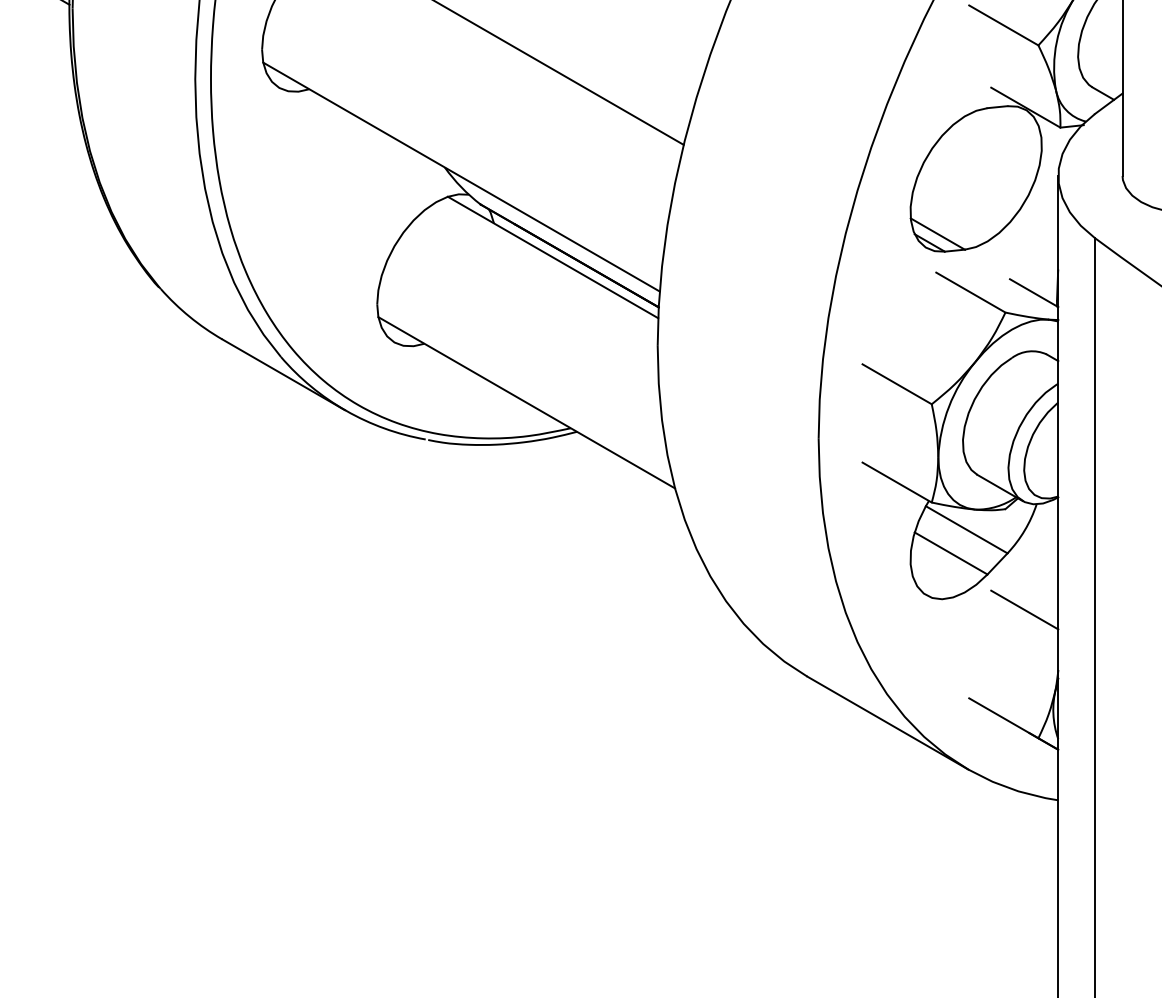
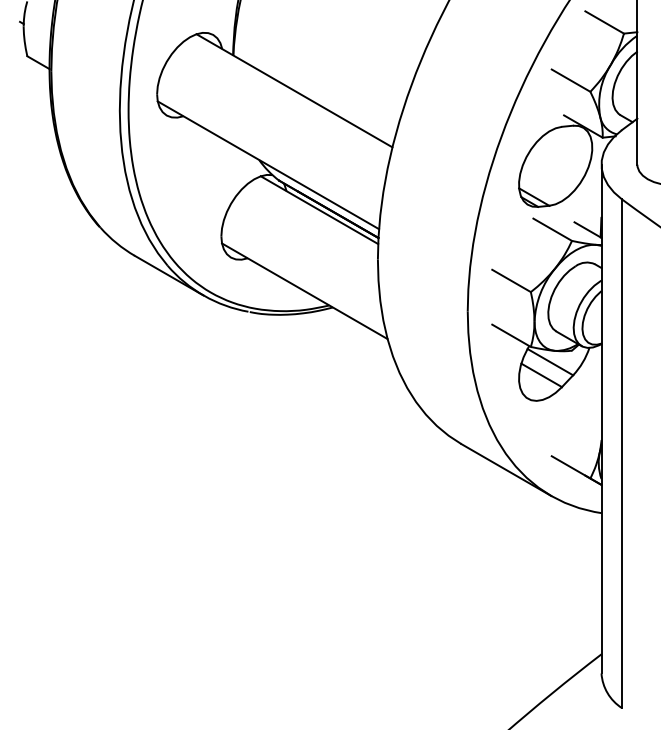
line: (1024, 609) -> (582, 406), removed

